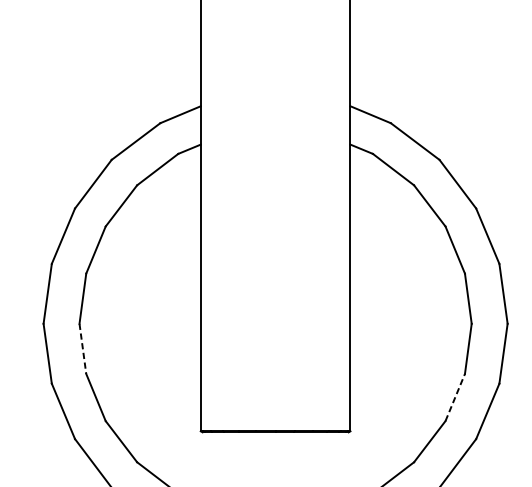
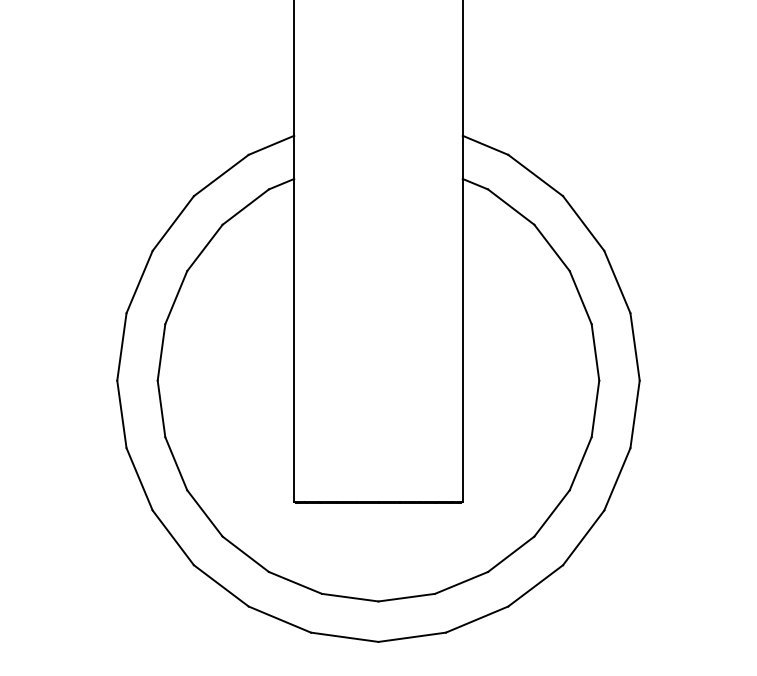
line: (82, 349) -> (161, 409), dashed -> solid
line: (455, 397) -> (580, 463), dashed -> solid

